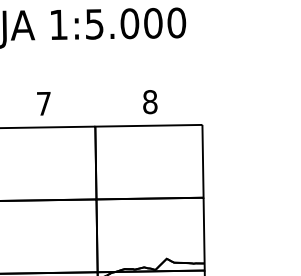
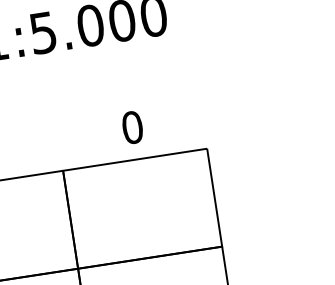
text: (150, 101) -> (132, 126), 8 -> 0

